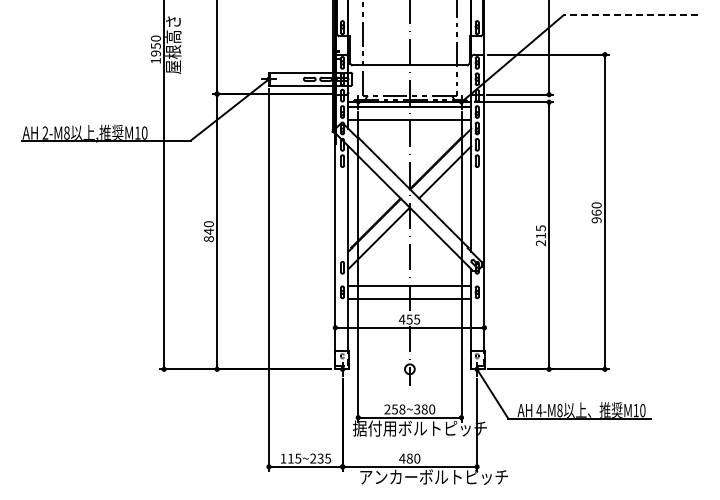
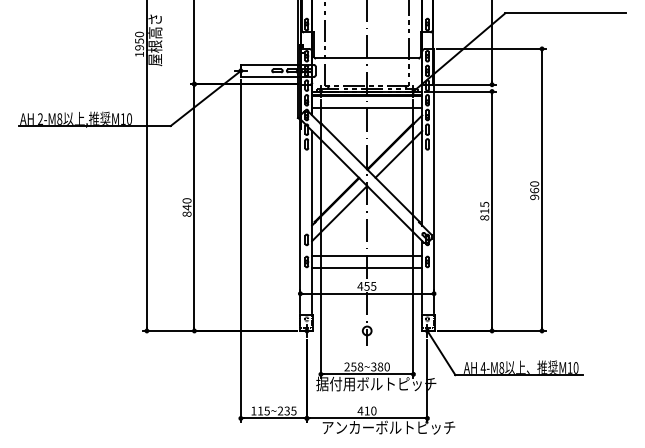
line: (630, 15) -> (565, 13), dashed -> solid
text: (540, 243) -> (484, 218), 215 -> 815
text: (409, 458) -> (366, 410), 480 -> 410

